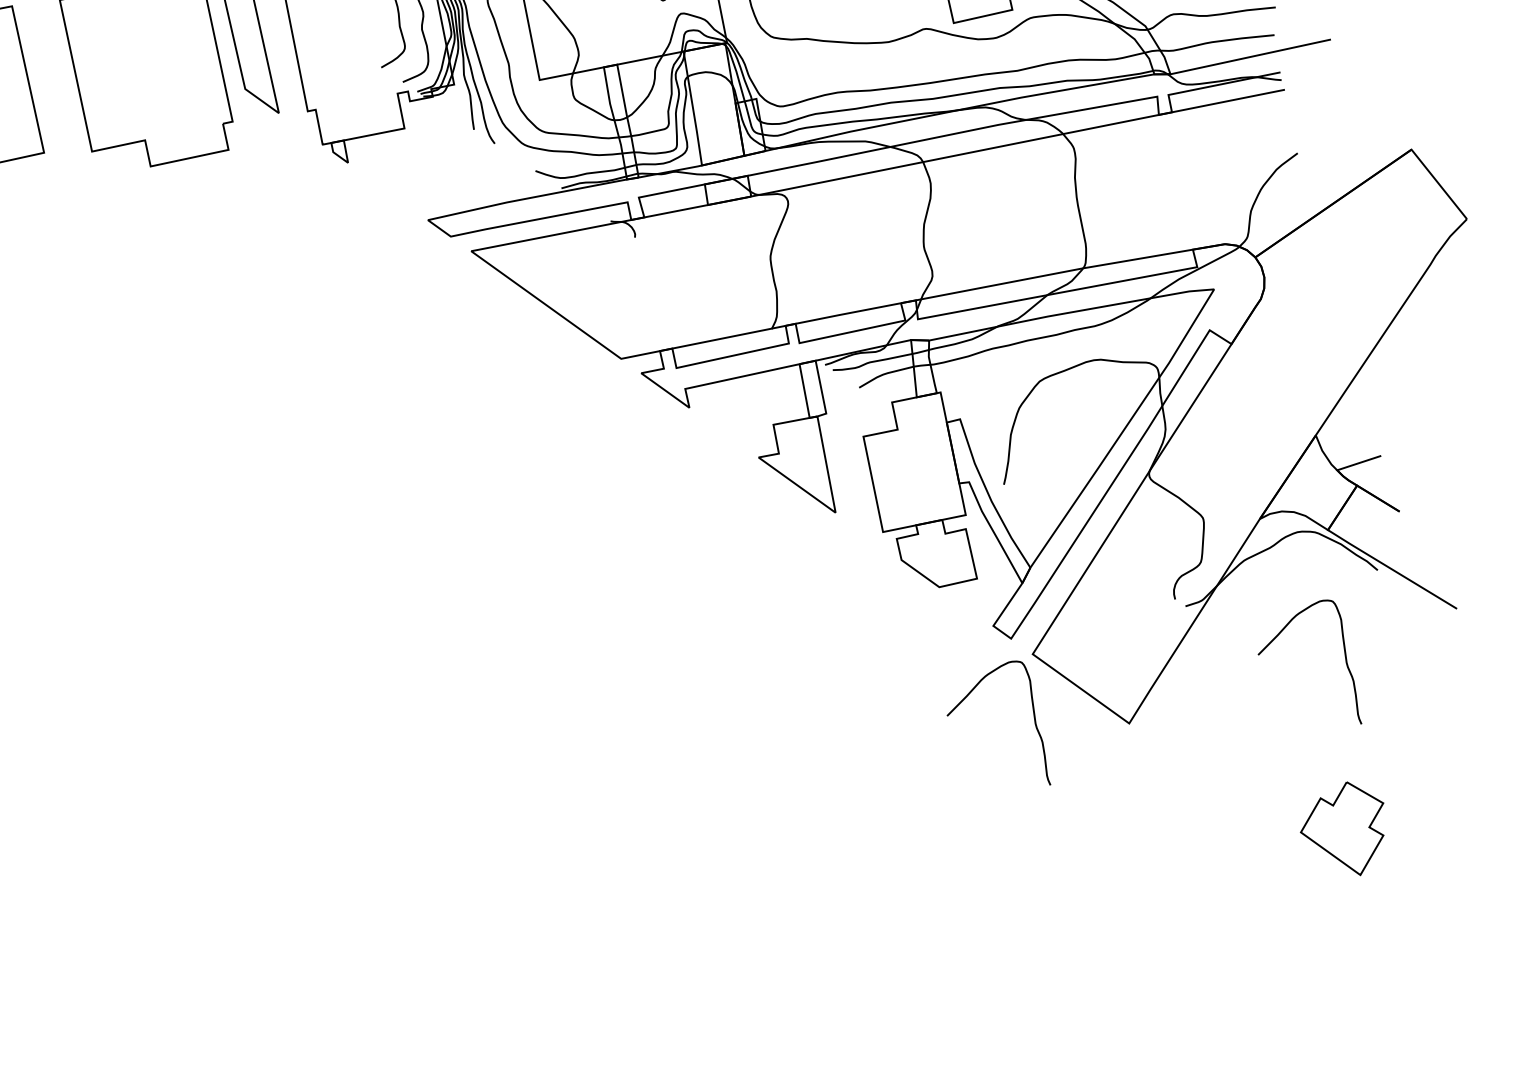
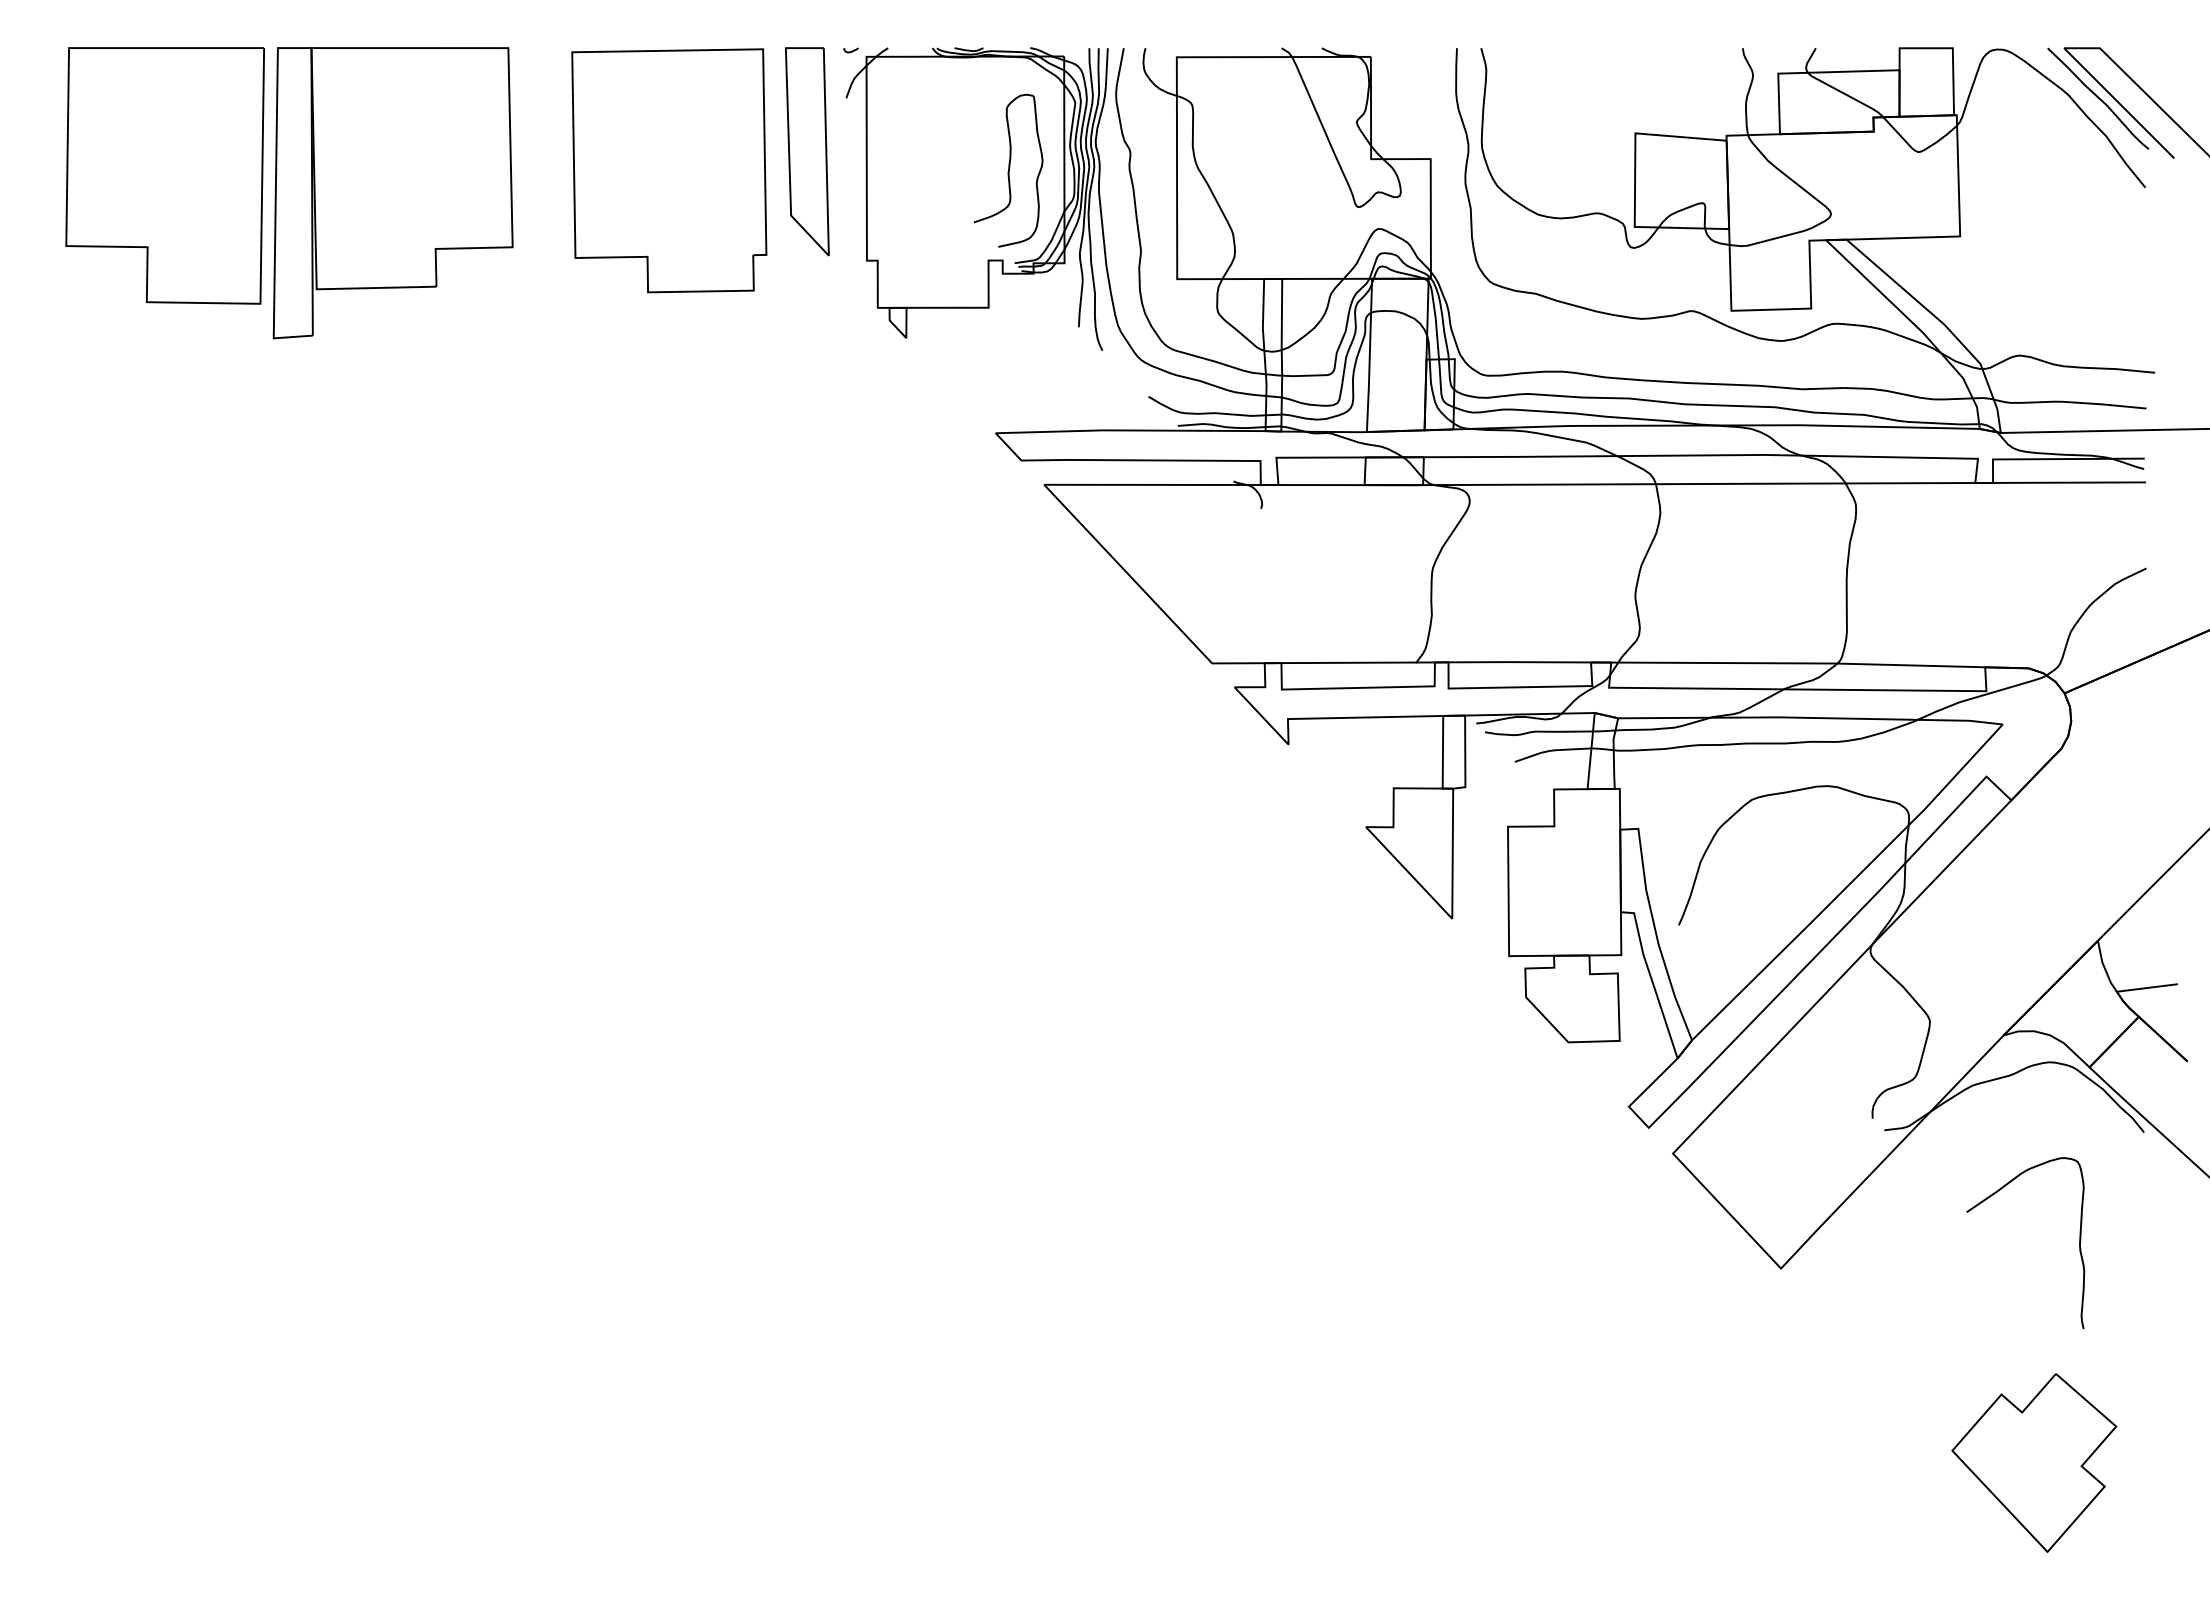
curve: (1035, 722) -> (1658, 1243), removed
part: (1344, 830) -> (2034, 1462), size x1.43

